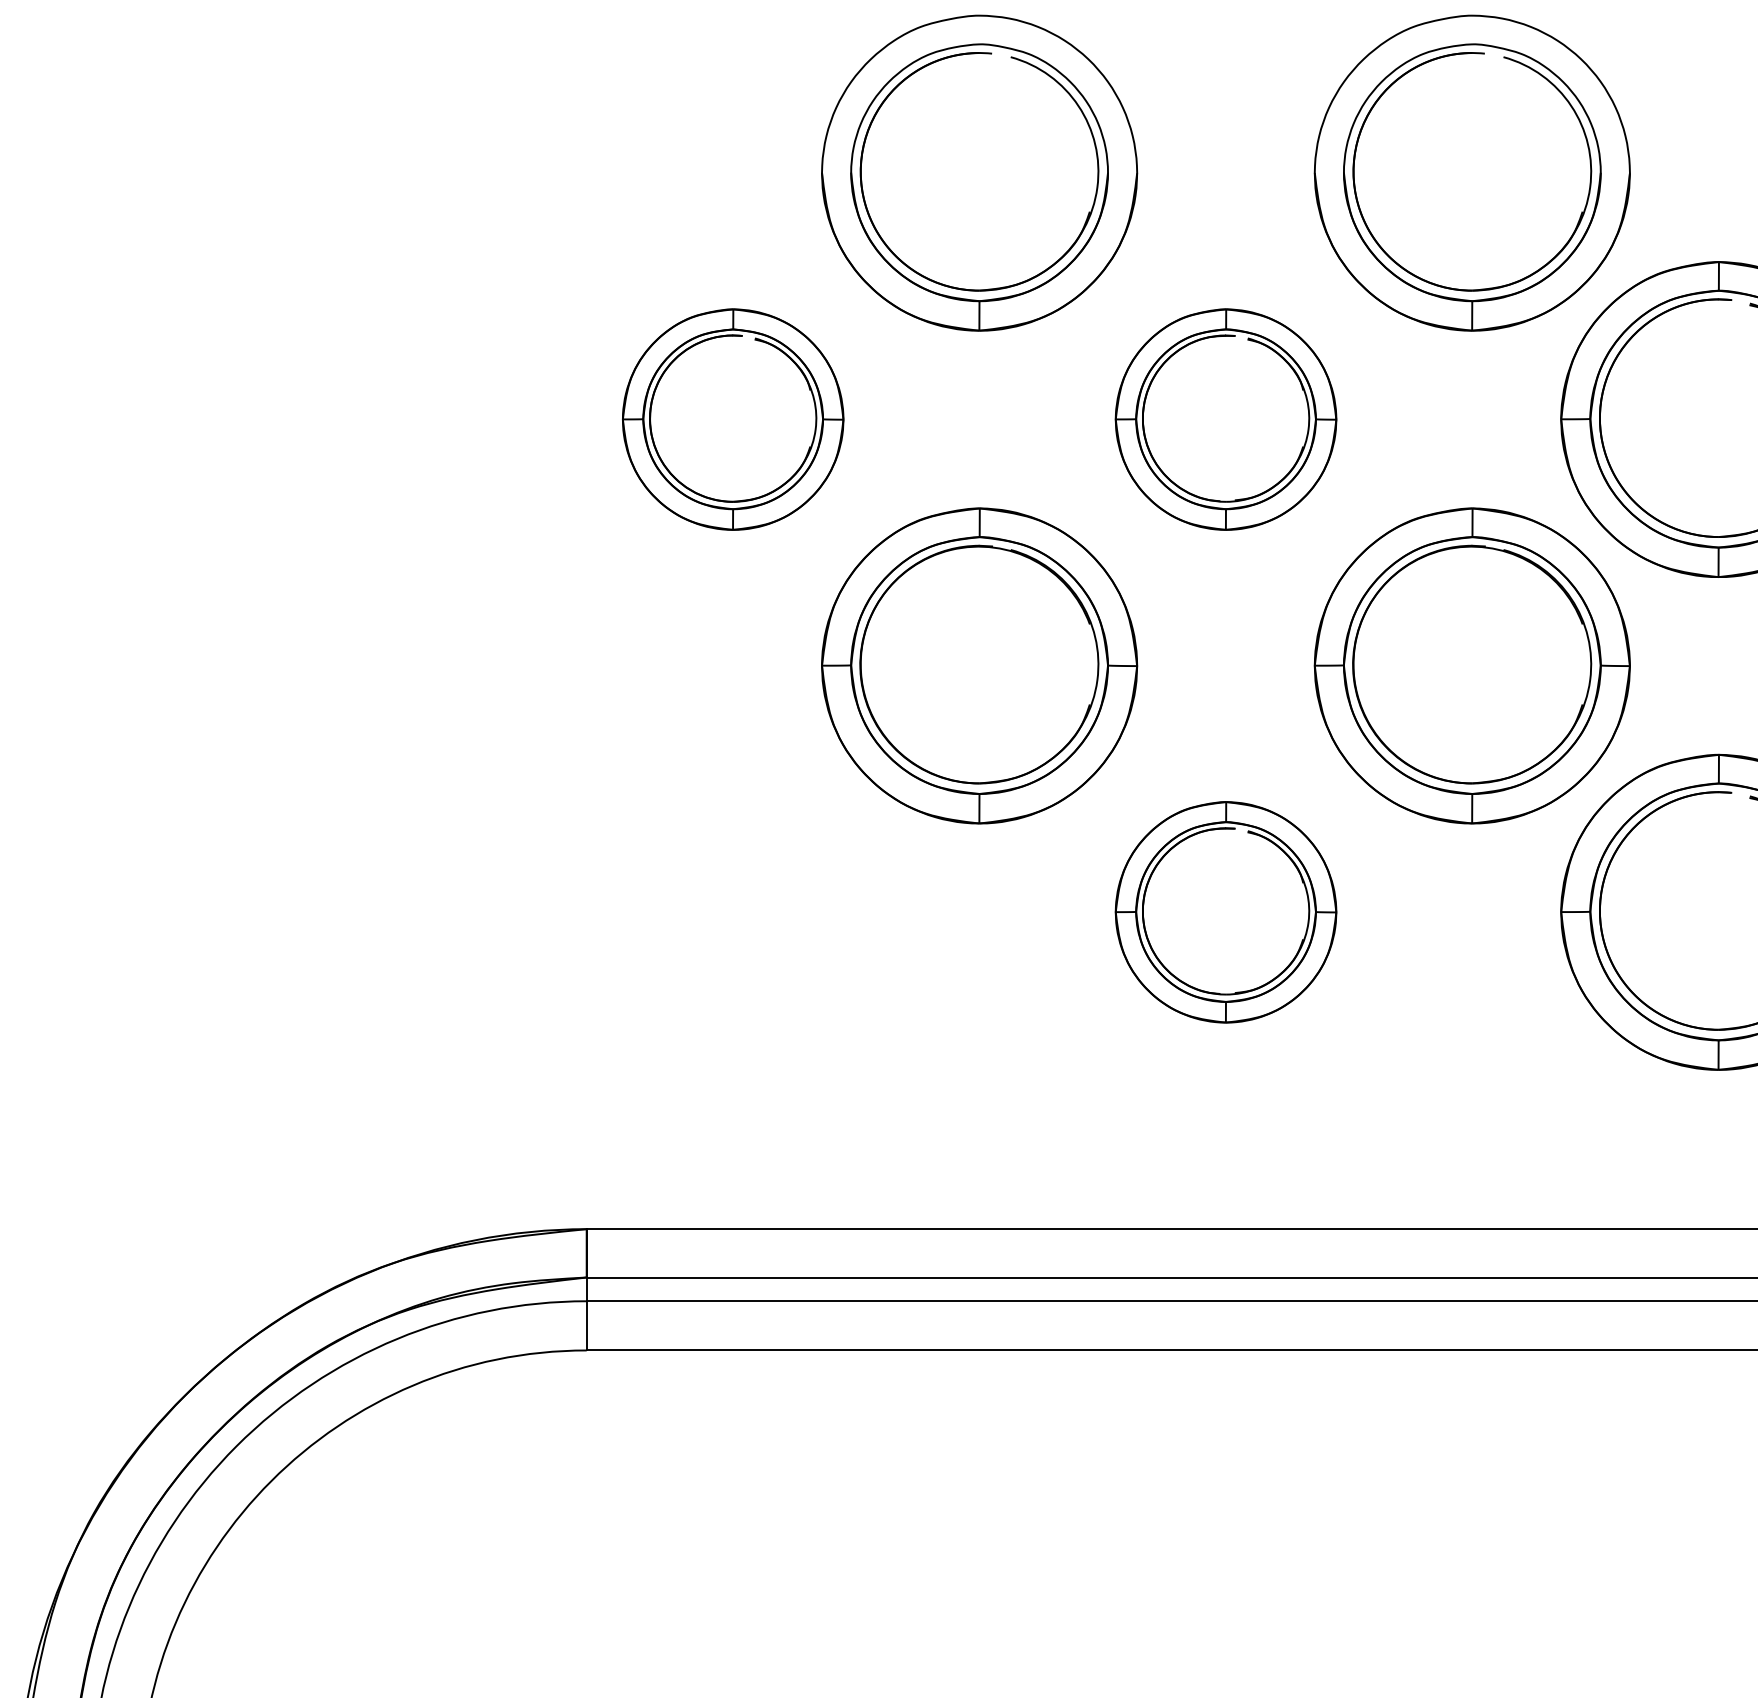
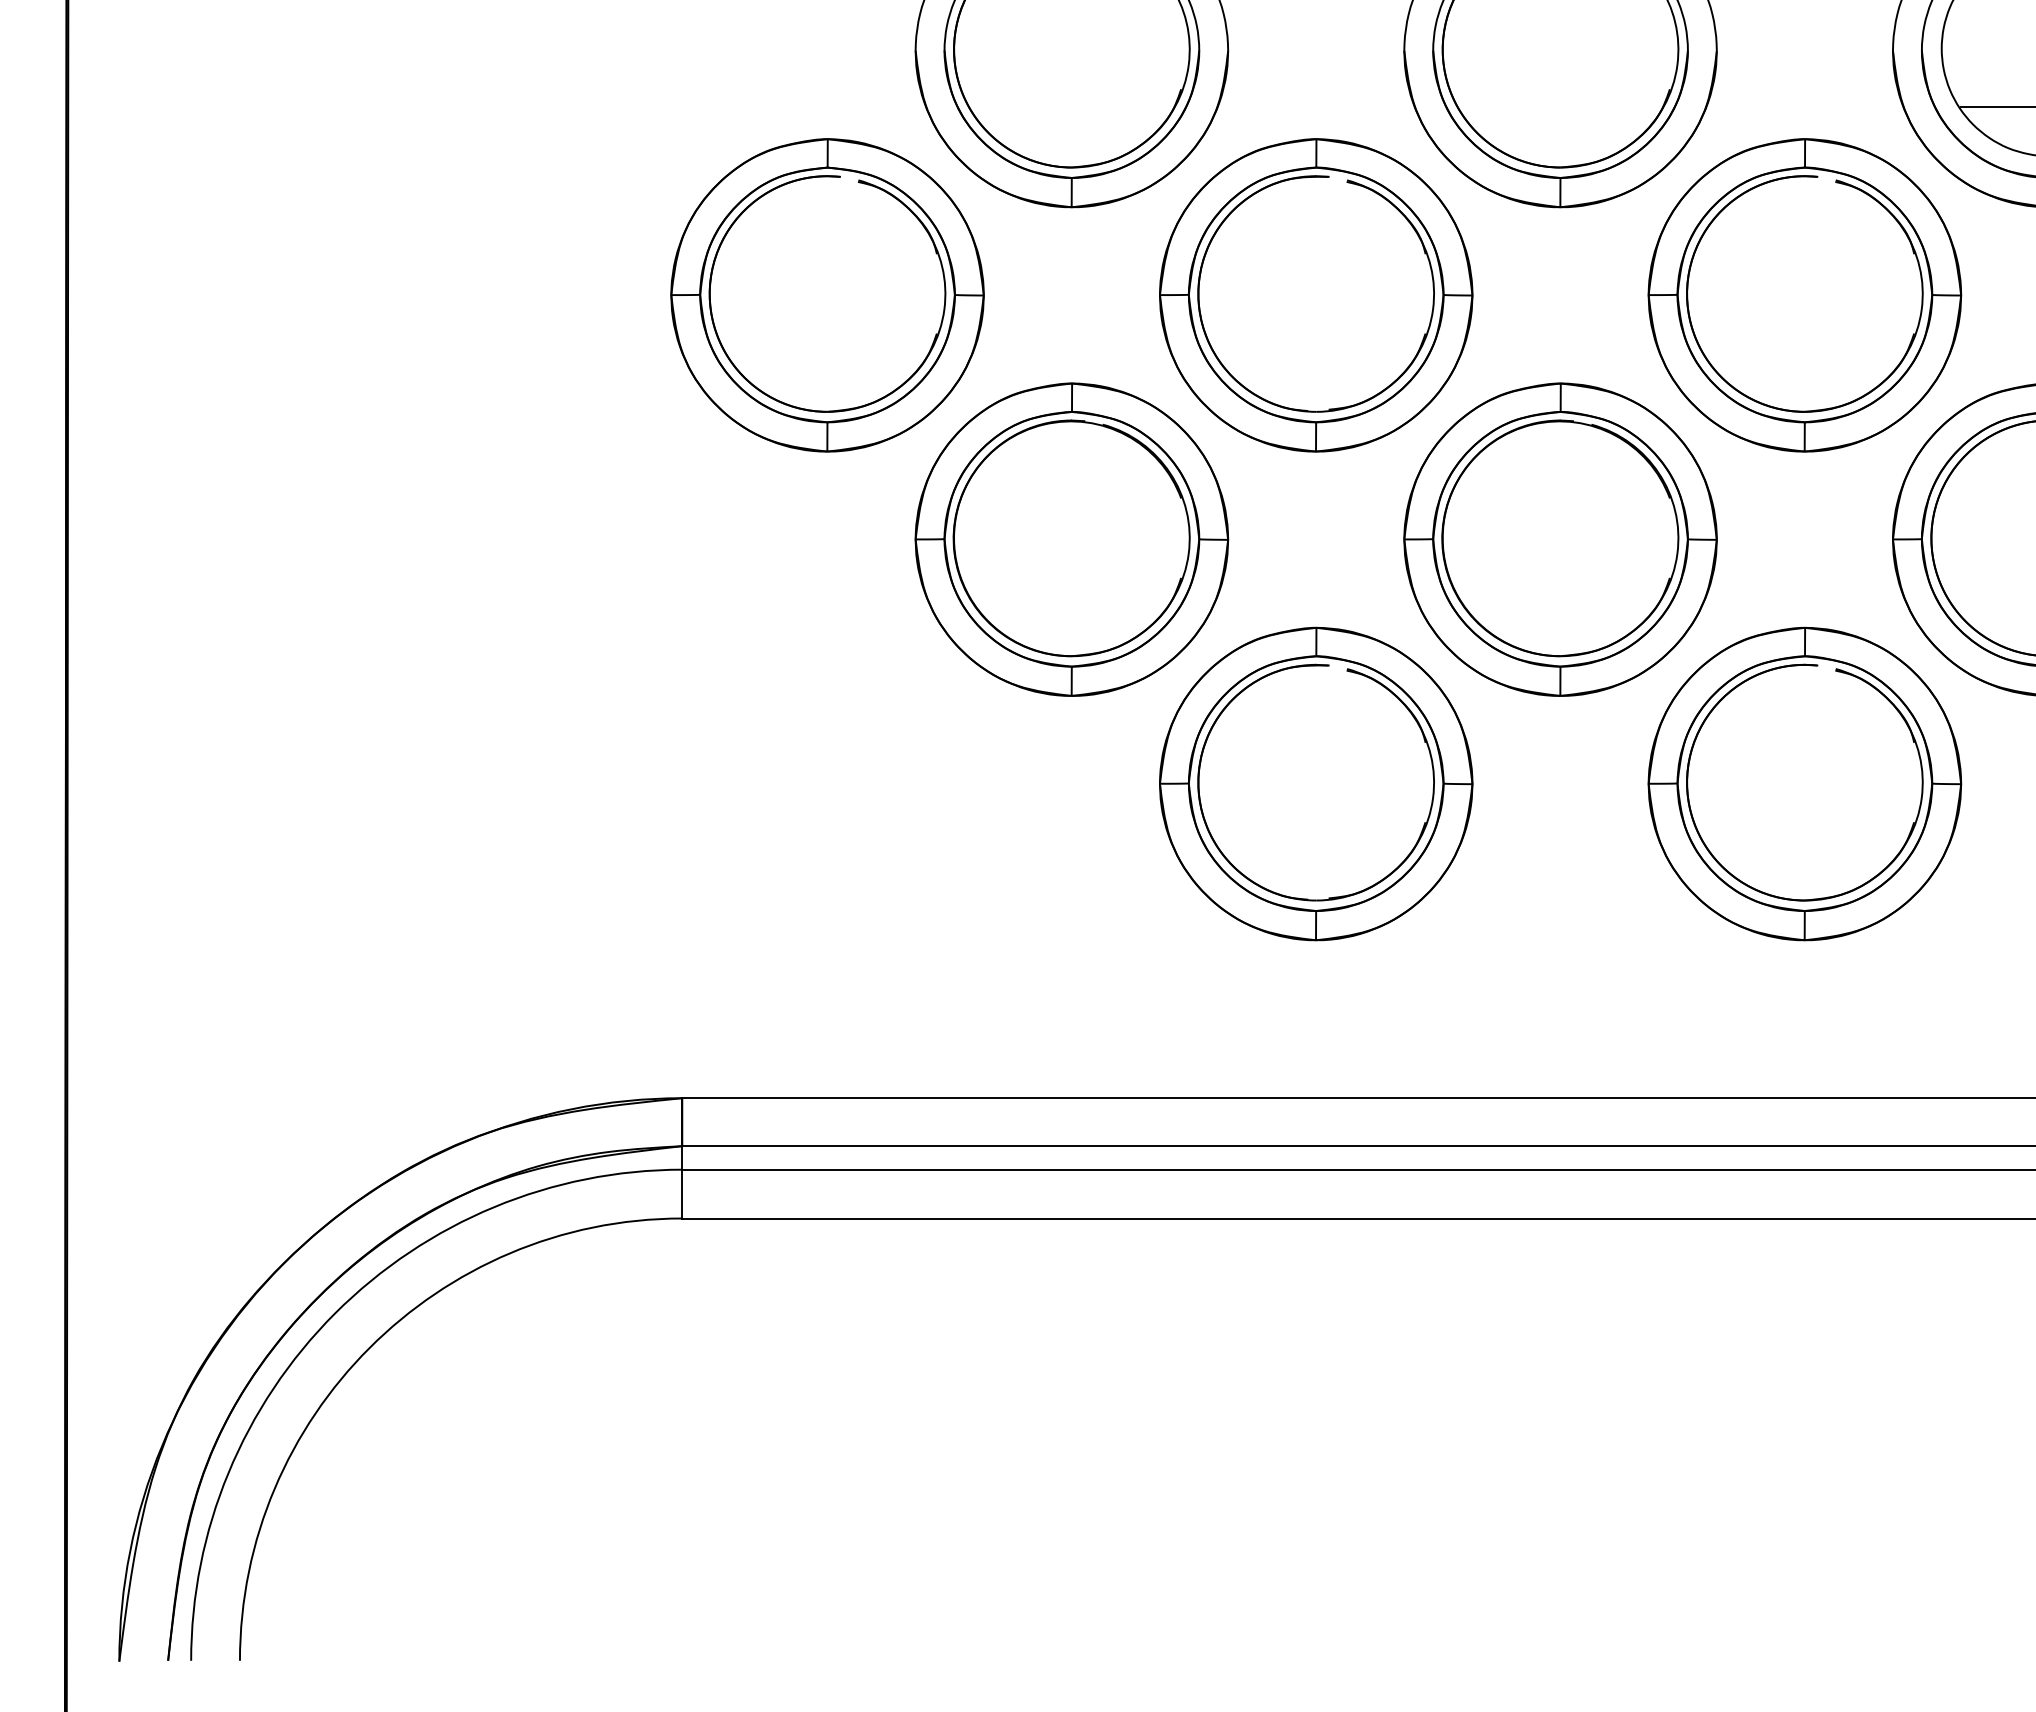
part: (733, 419) -> (827, 295), size x1.43
part: (1226, 419) -> (1316, 295), size x1.43
part: (1226, 911) -> (1316, 783), size x1.43

